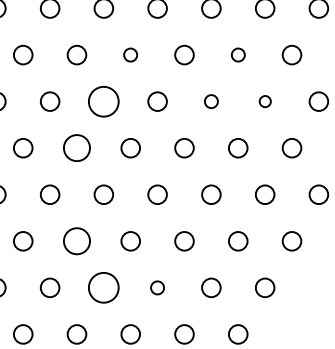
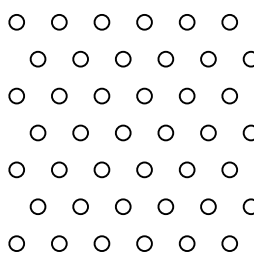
circle: (130, 54) -> (123, 58), size x1.43
circle: (238, 54) -> (208, 58), size x1.43
circle: (103, 101) -> (101, 95), size x0.62
circle: (211, 101) -> (187, 95), size x1.43
circle: (265, 101) -> (230, 95), size x1.67
circle: (76, 148) -> (80, 133), size x0.71
circle: (76, 241) -> (80, 206), size x0.71
circle: (103, 287) -> (101, 243), size x0.62
circle: (157, 287) -> (144, 243), size x1.43

